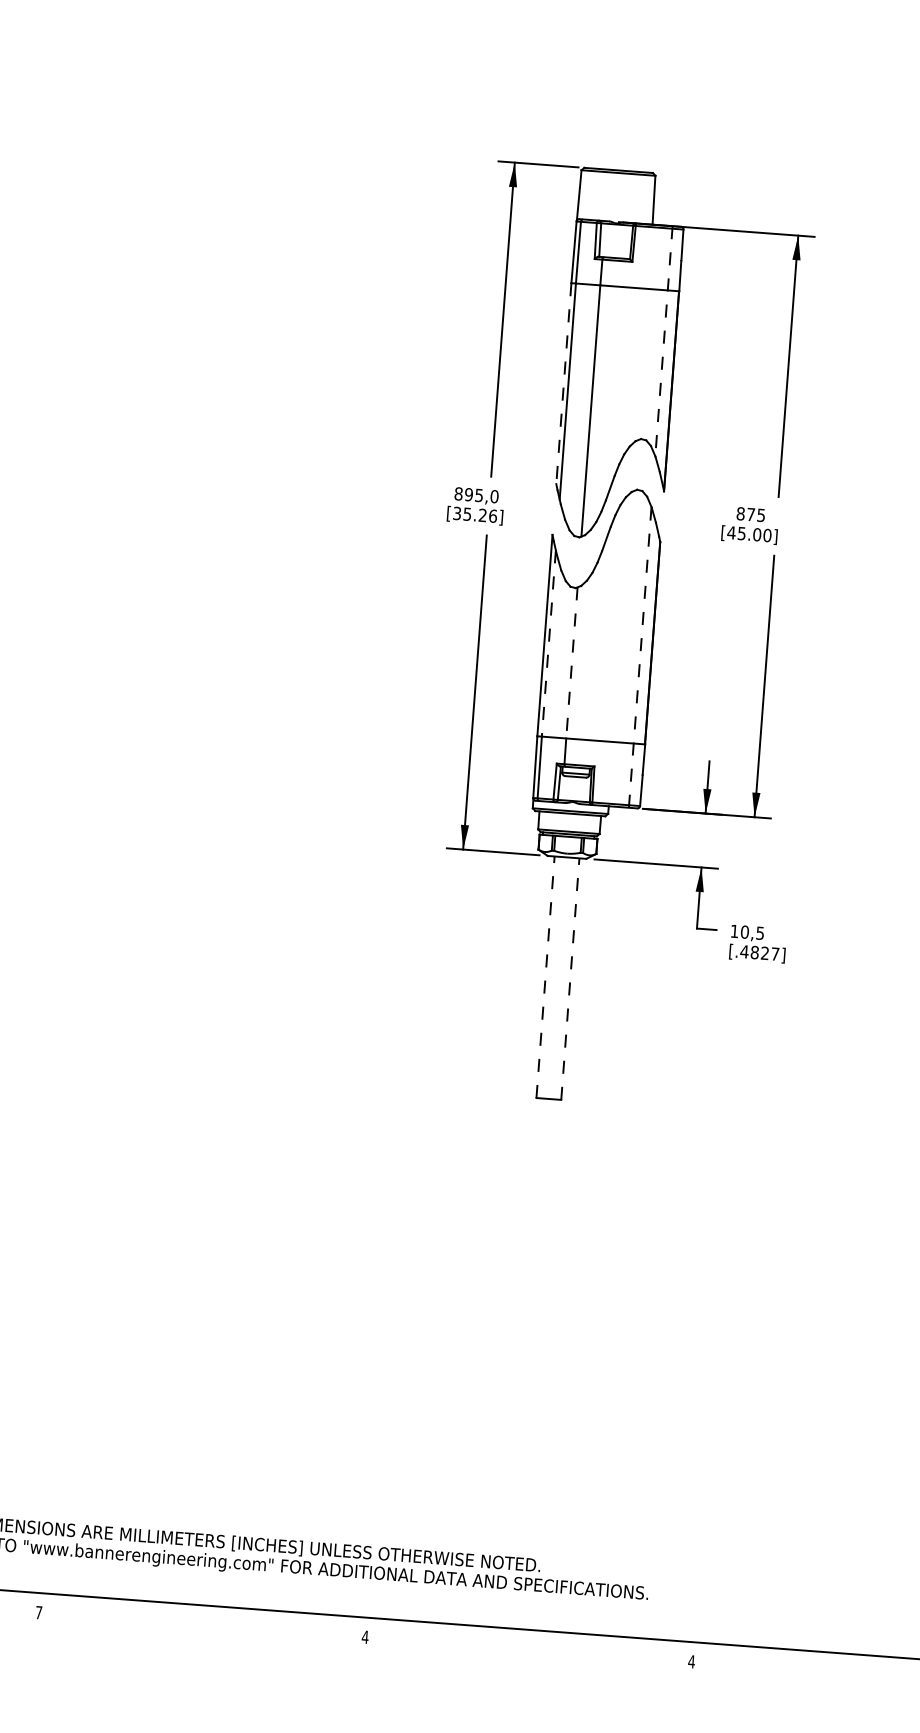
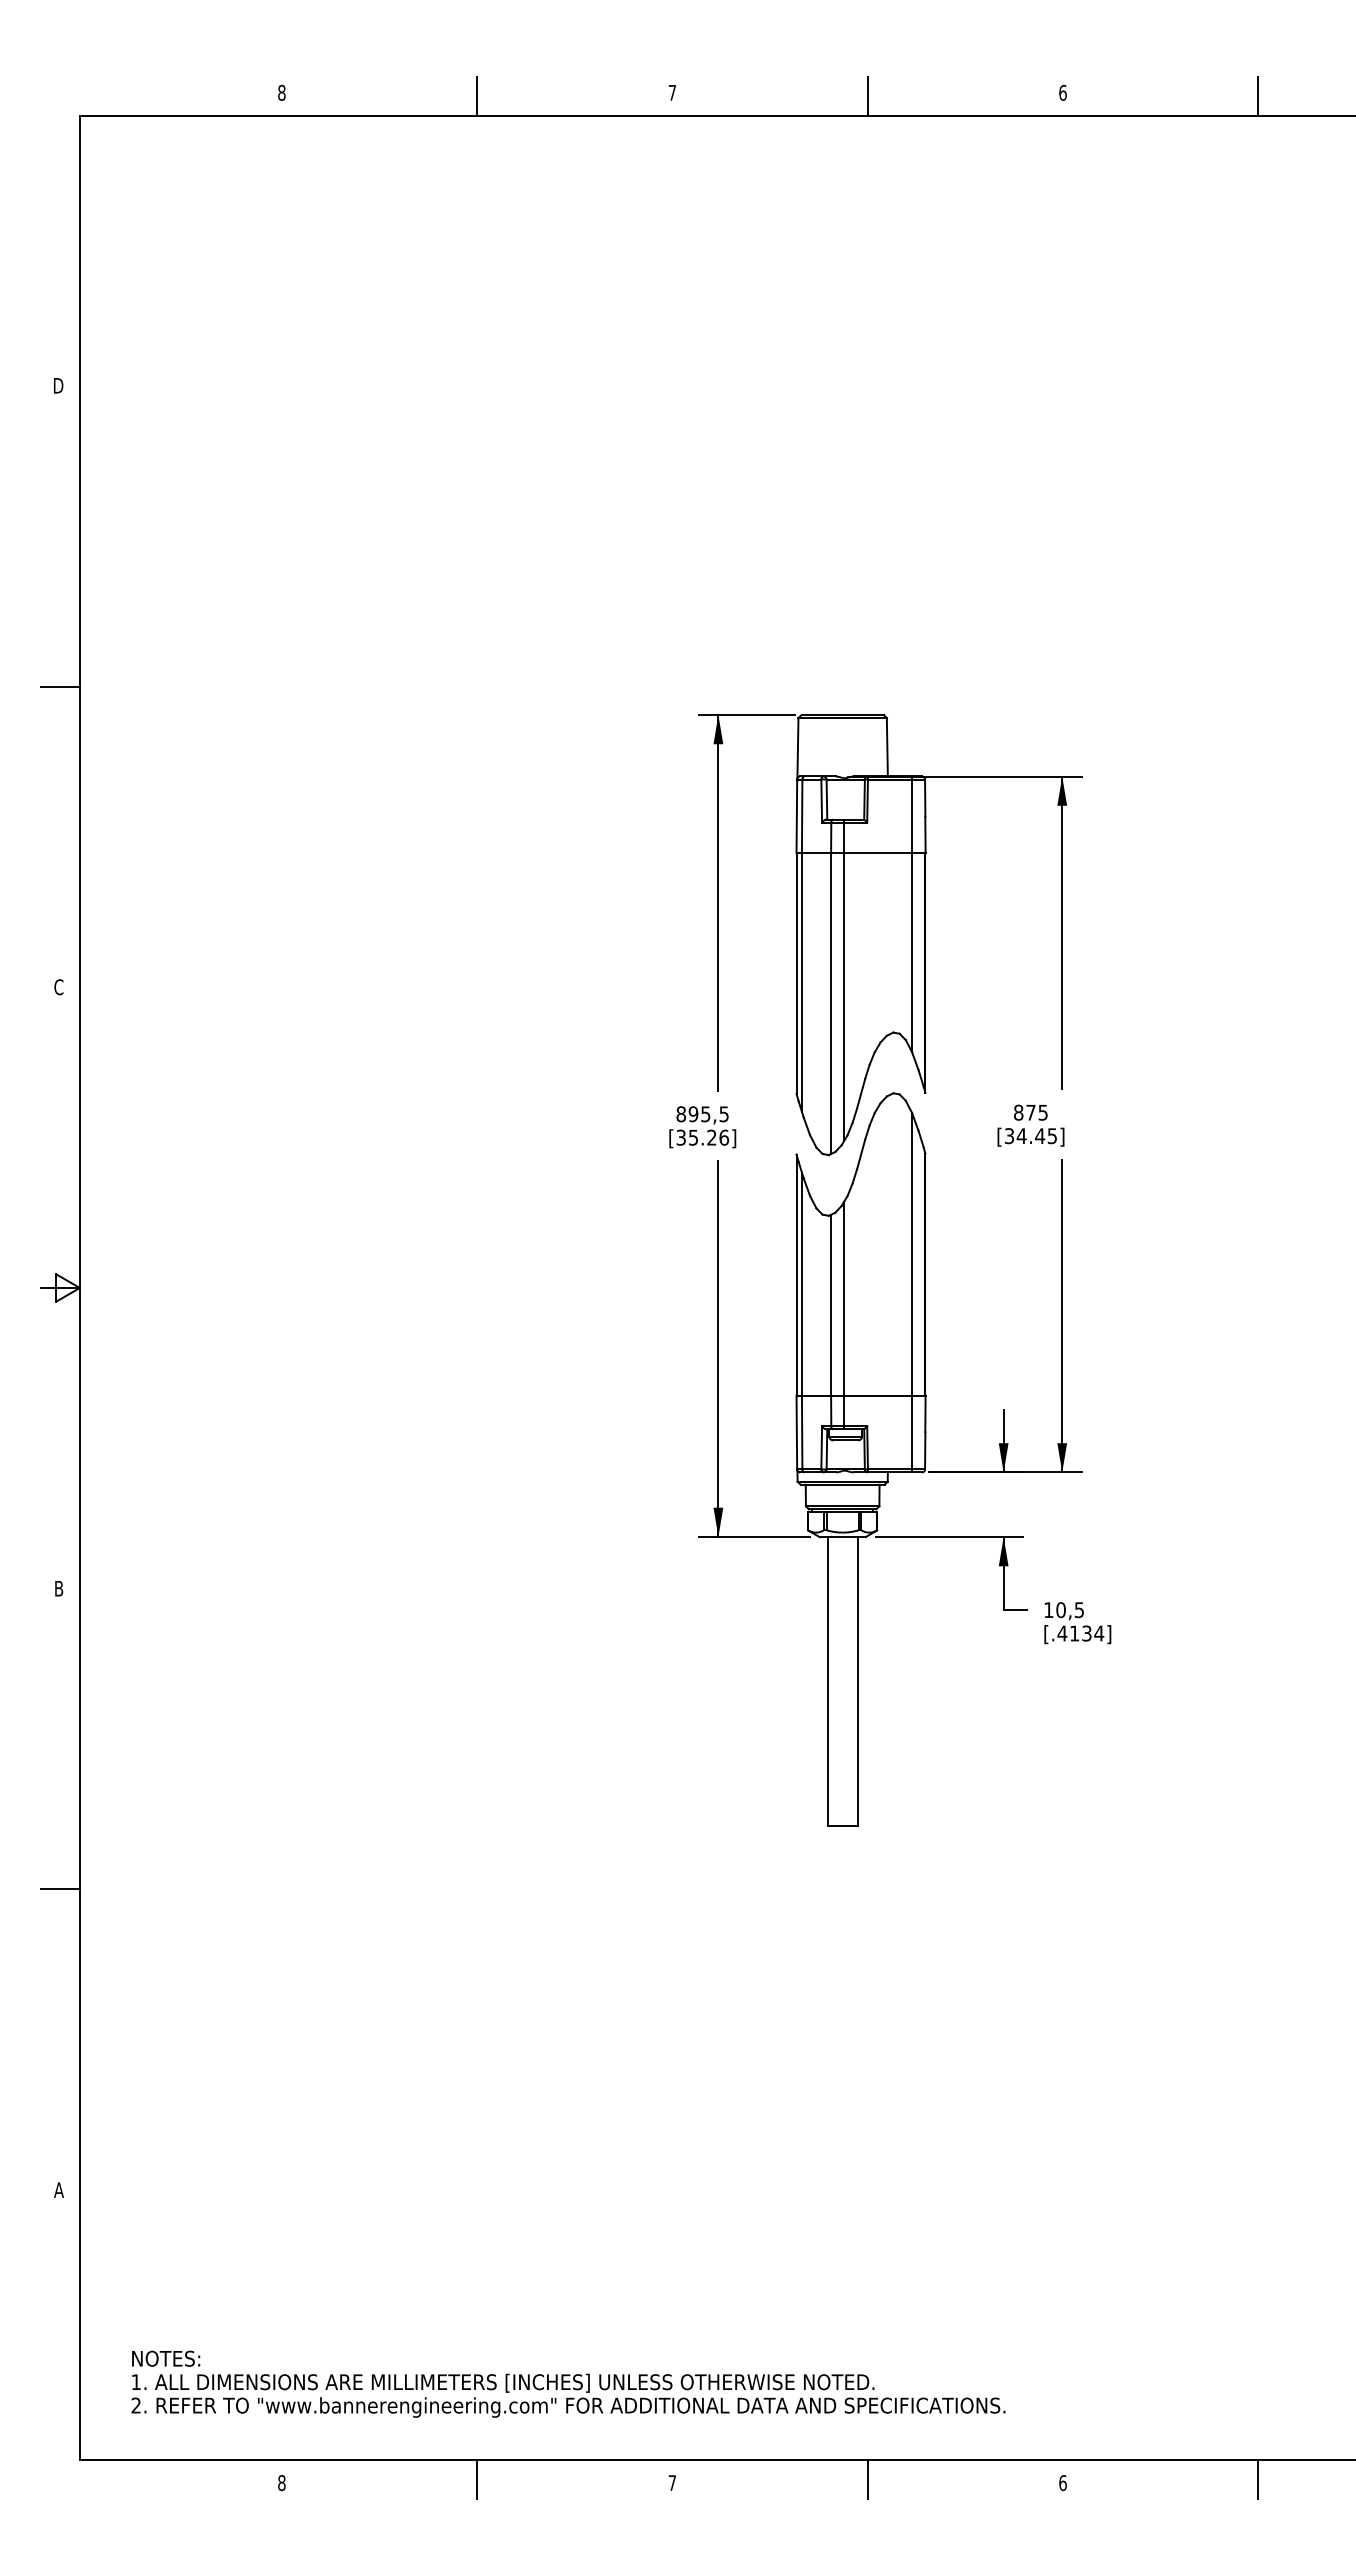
line: (663, 341) -> (911, 914), dashed -> solid
line: (563, 384) -> (796, 974), dashed -> solid
line: (603, 392) -> (844, 980), added
text: (493, 496) -> (723, 1114), 895,0 -> 895,5
text: (749, 534) -> (1030, 1136), [45.00] -> [34.45]
line: (548, 643) -> (801, 1284), dashed -> solid
line: (639, 657) -> (911, 1292), dashed -> solid
line: (572, 663) -> (831, 1305), dashed -> solid
line: (582, 672) -> (844, 1315), added
text: (765, 953) -> (1087, 1633), [.4827] -> [.4134]
line: (545, 977) -> (827, 1681), dashed -> solid
line: (570, 979) -> (857, 1681), dashed -> solid
text: (38, 1613) -> (281, 2483), 7 -> 8
line: (202, 1621) -> (477, 2478), added
text: (365, 1636) -> (672, 2482), 4 -> 7
line: (528, 1645) -> (867, 2478), added
text: (691, 1662) -> (1062, 2483), 4 -> 6
line: (855, 1670) -> (1258, 2478), added

